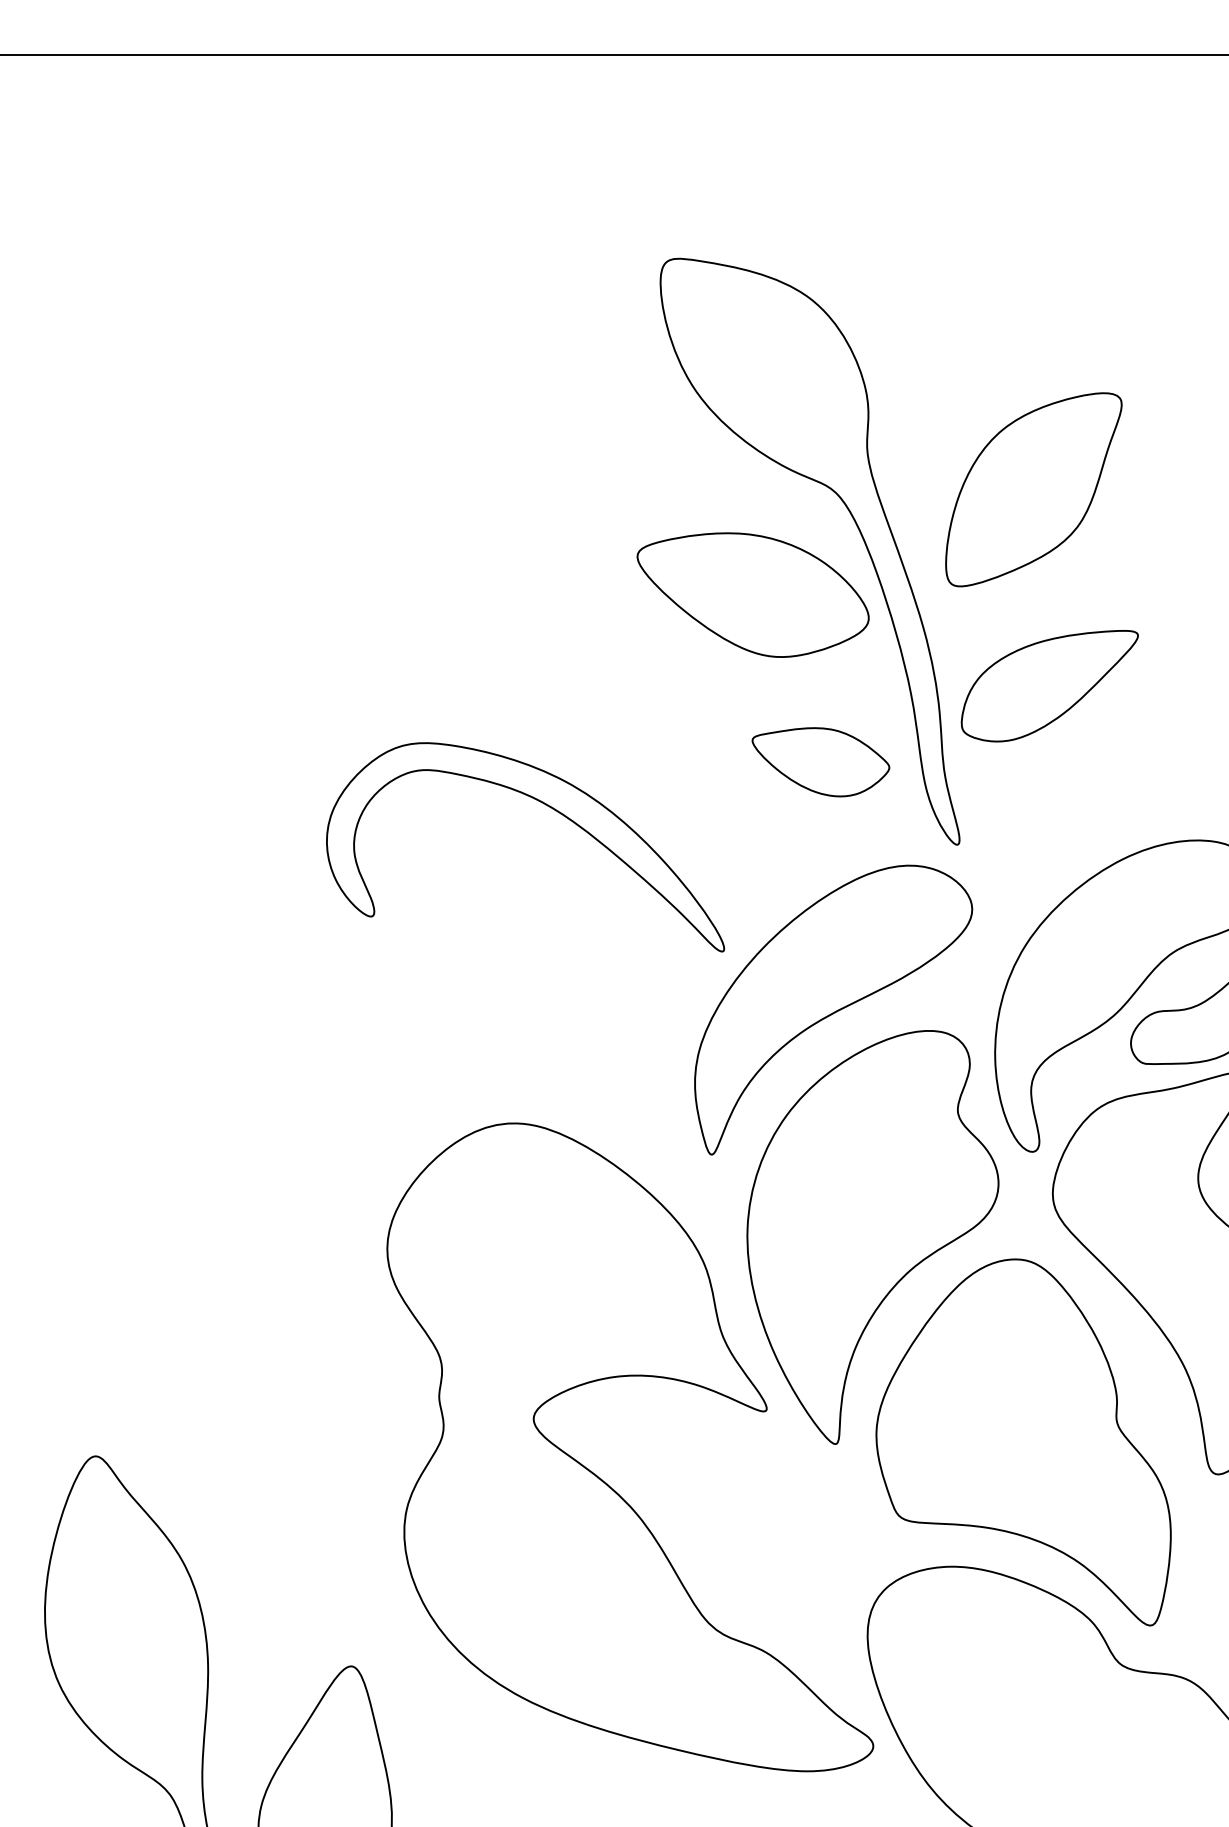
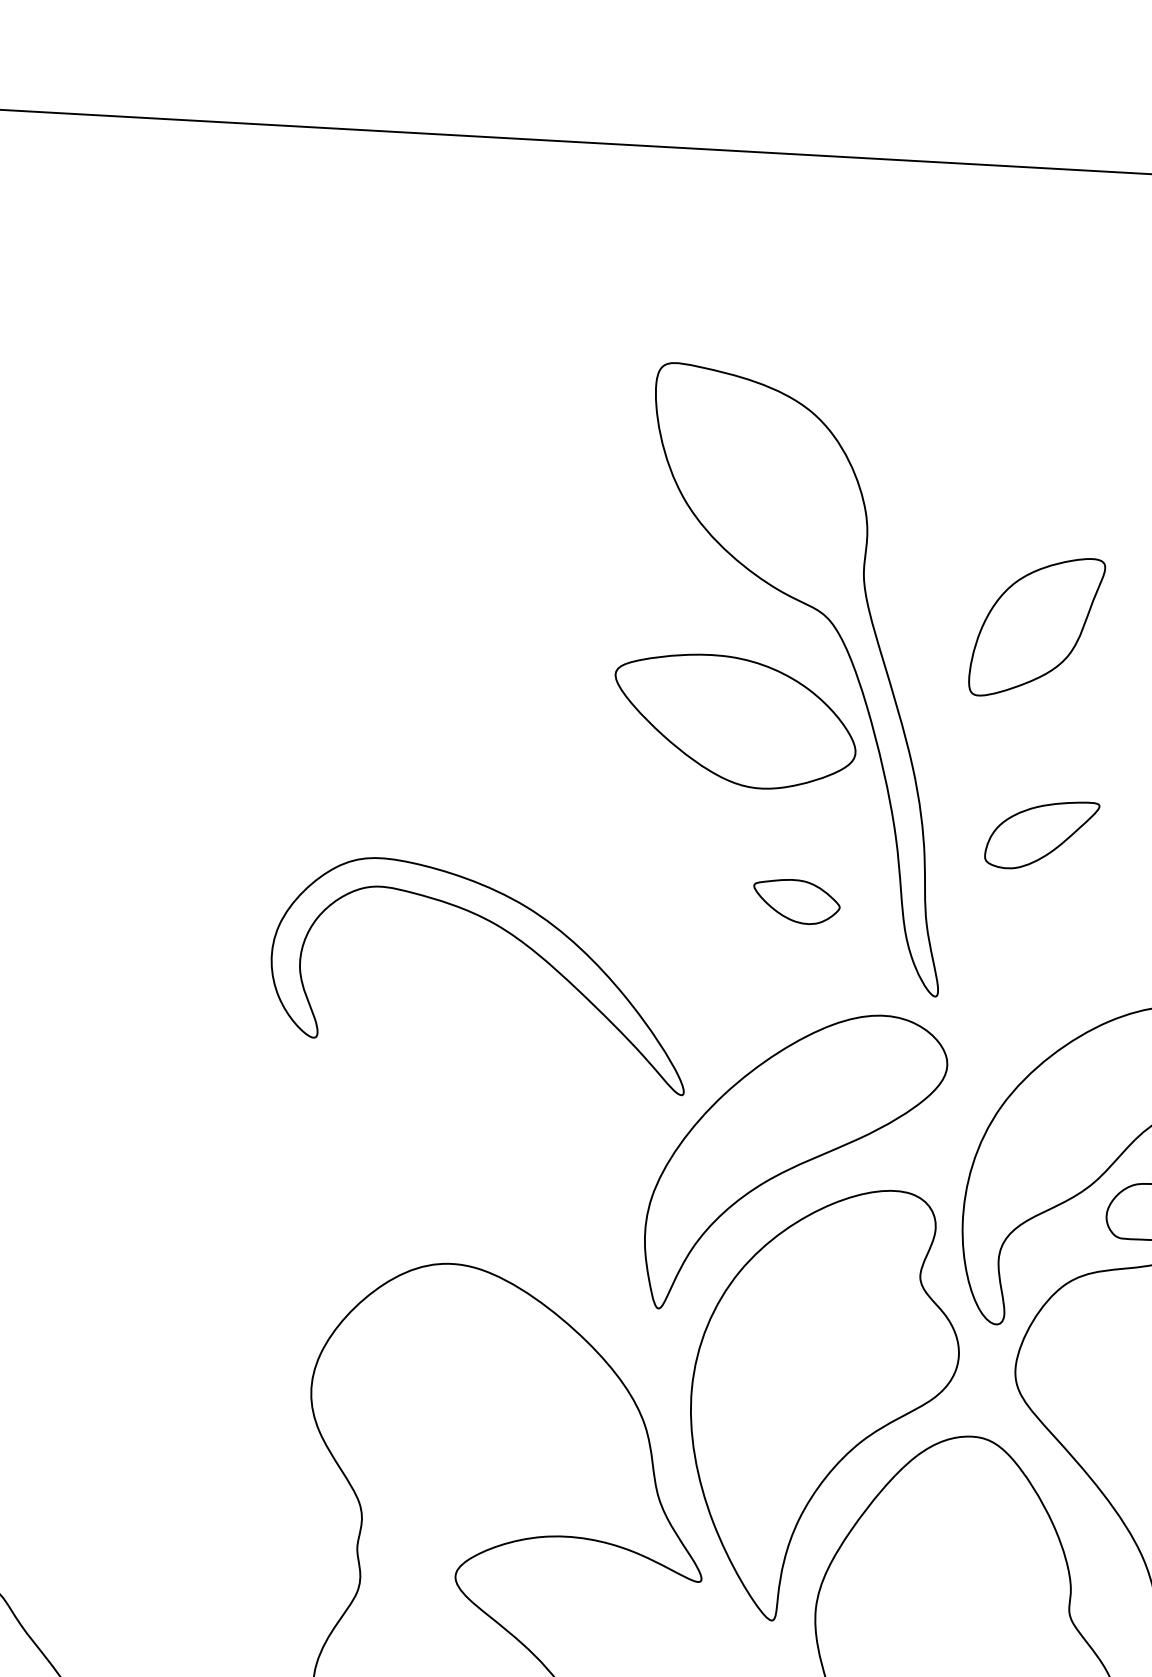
part: (1033, 489) -> (1036, 626), size x0.7
part: (1049, 686) -> (1041, 835), size x0.6
part: (820, 762) -> (796, 901), size x0.6

